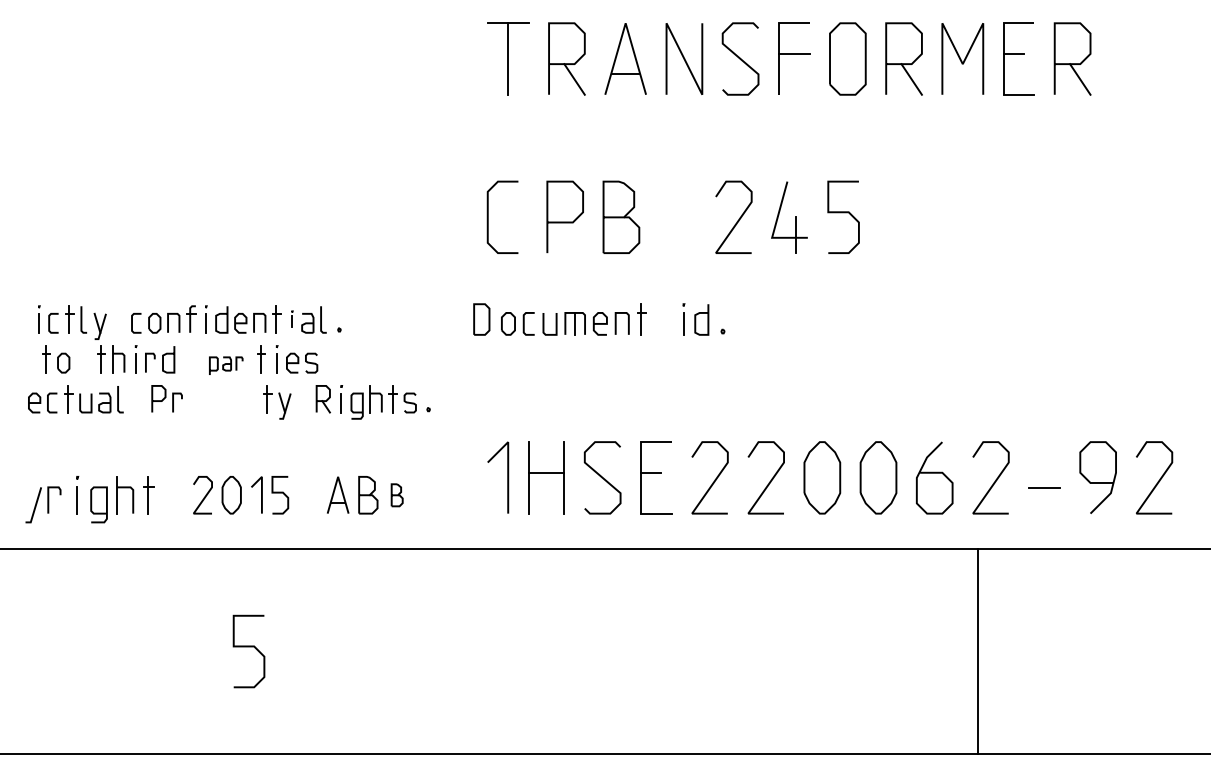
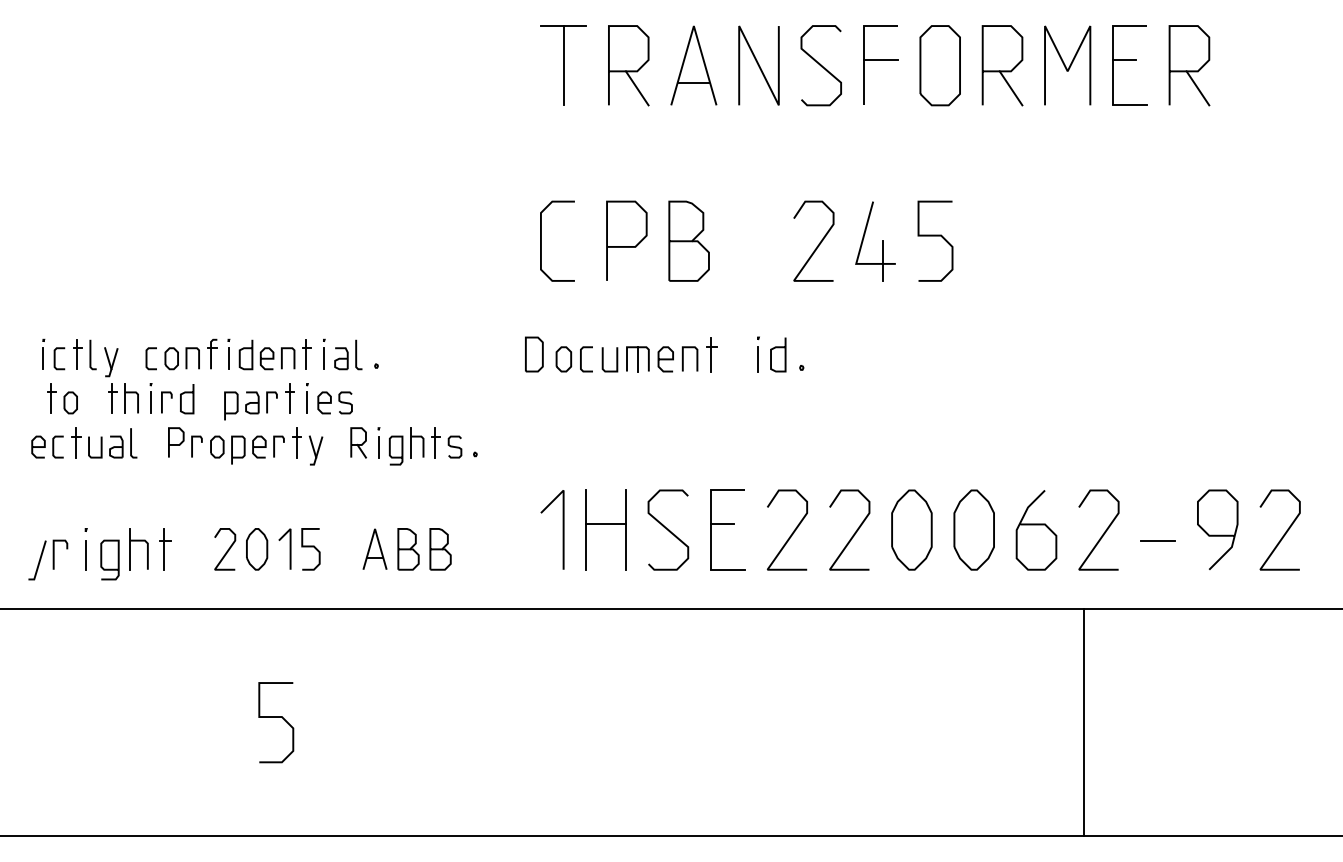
part: (292, 318) -> (324, 353), size x1.67
part: (225, 365) -> (250, 405), size x1.43
part: (223, 405) -> (247, 449), added
part: (397, 495) -> (440, 549), size x1.67

